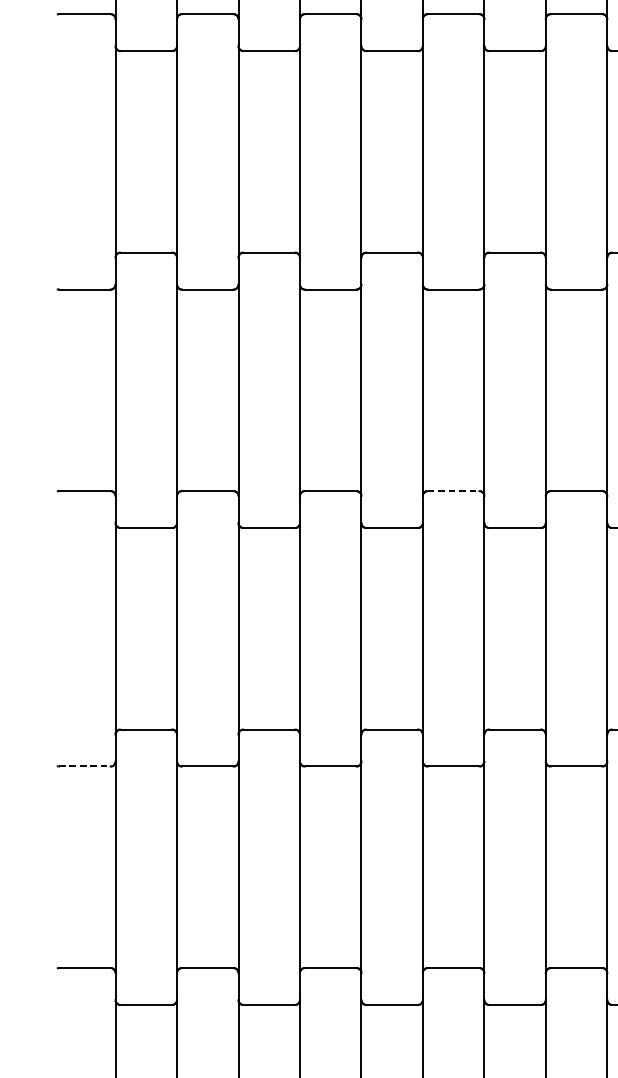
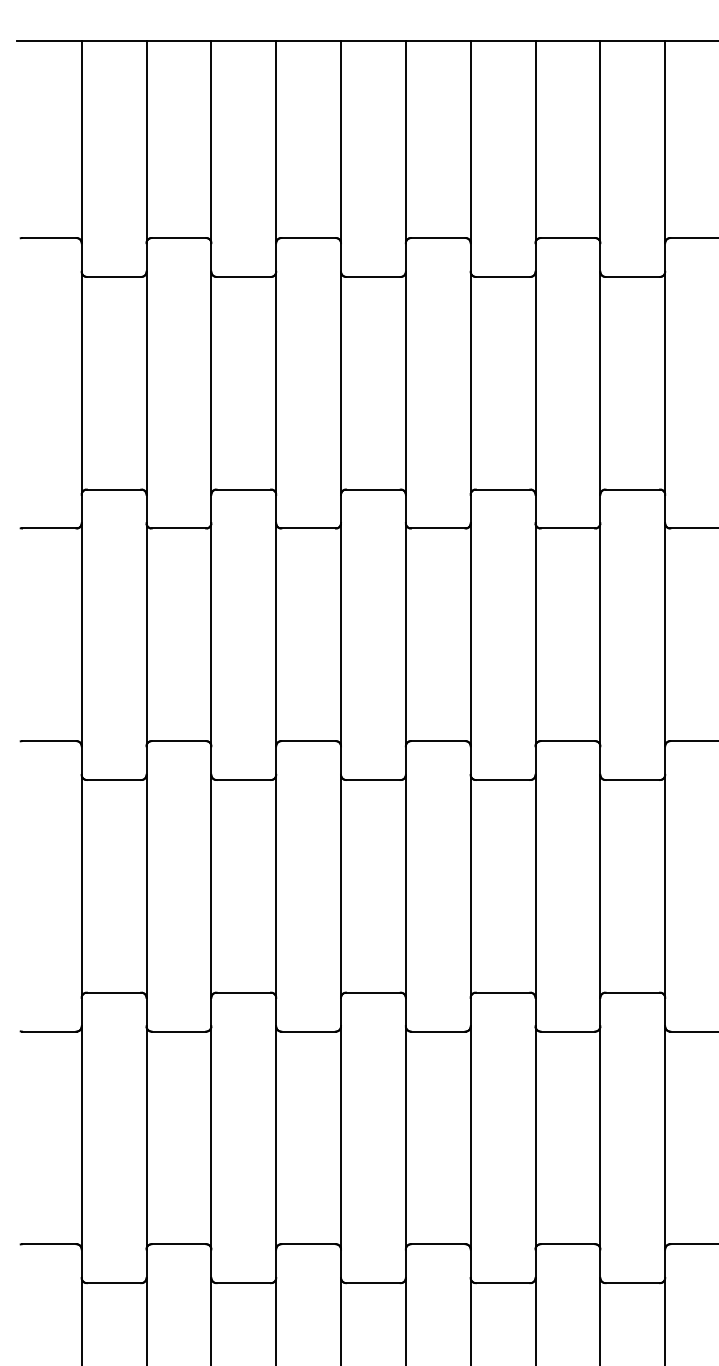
line: (453, 491) -> (438, 741), dashed -> solid
line: (85, 766) -> (49, 1031), dashed -> solid

